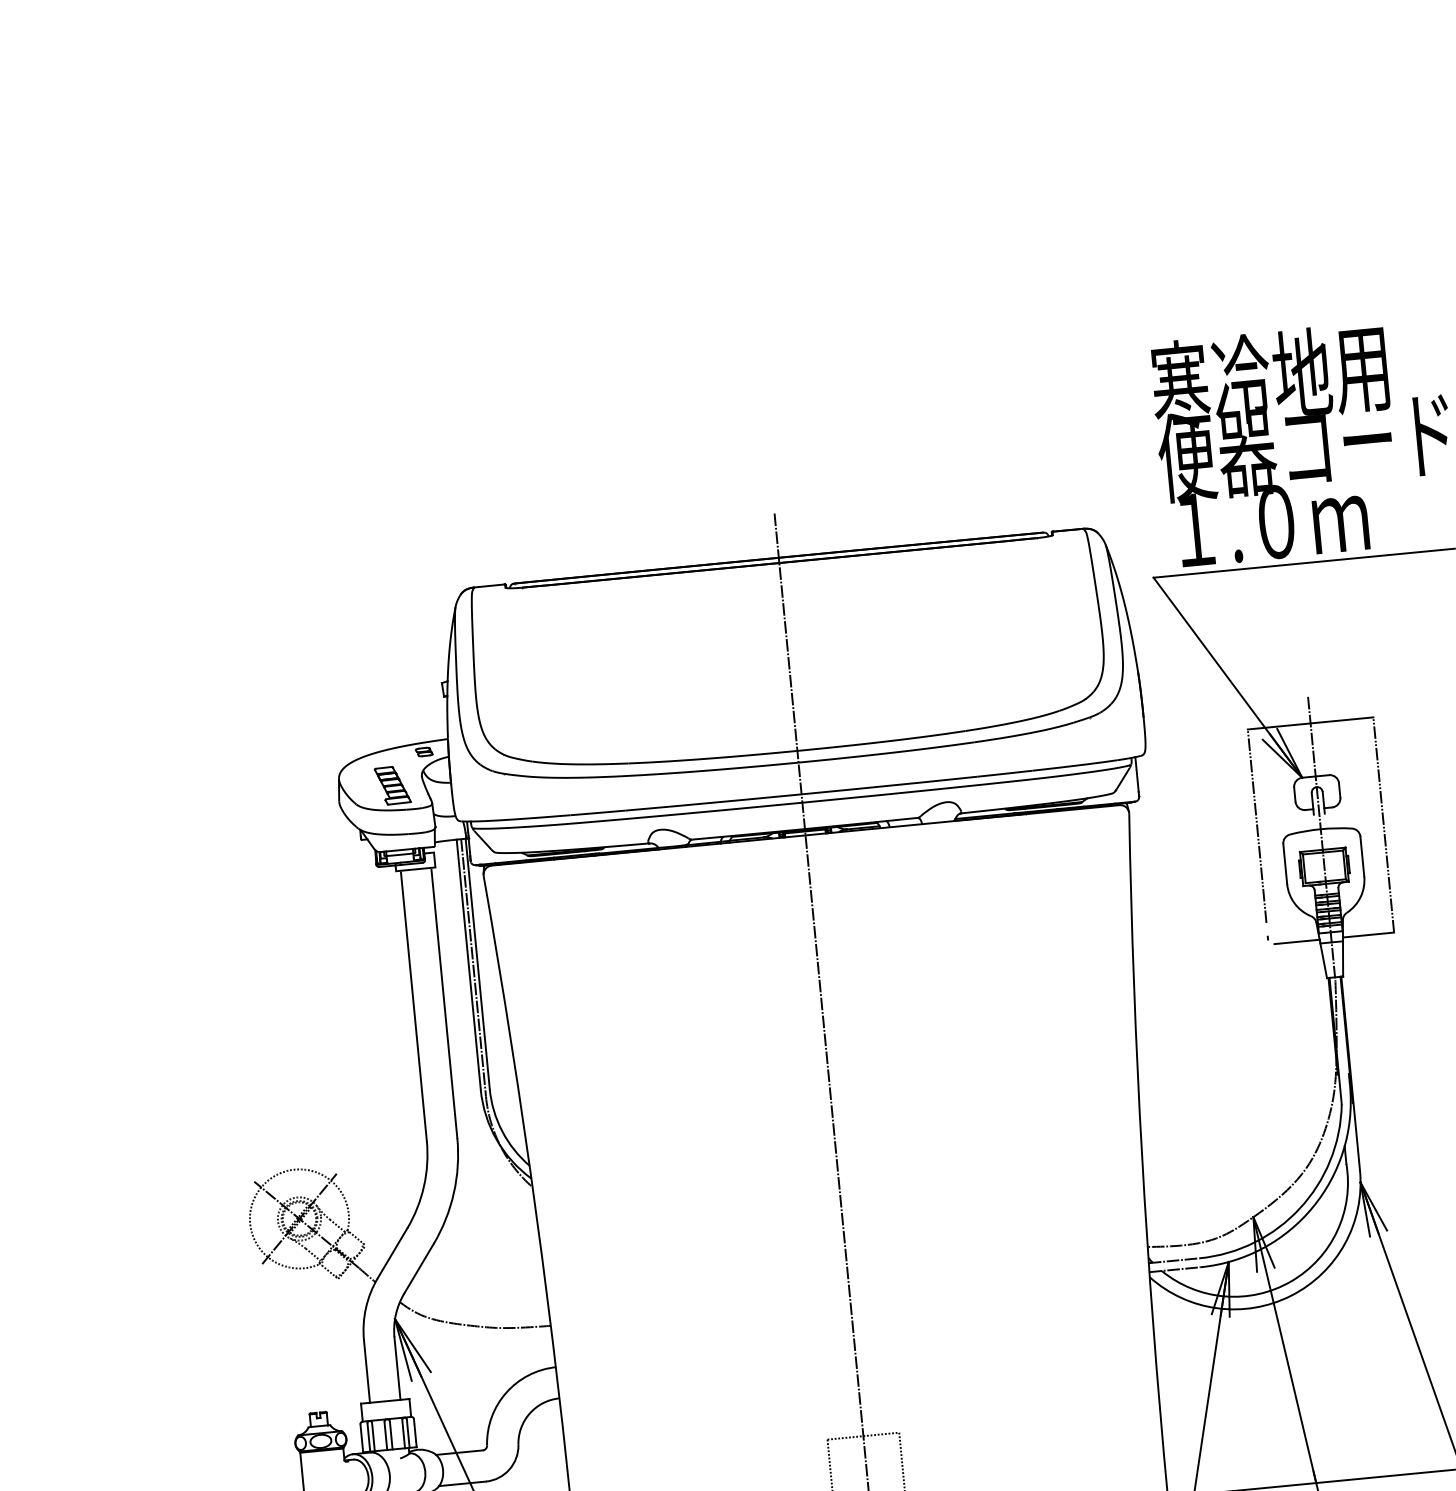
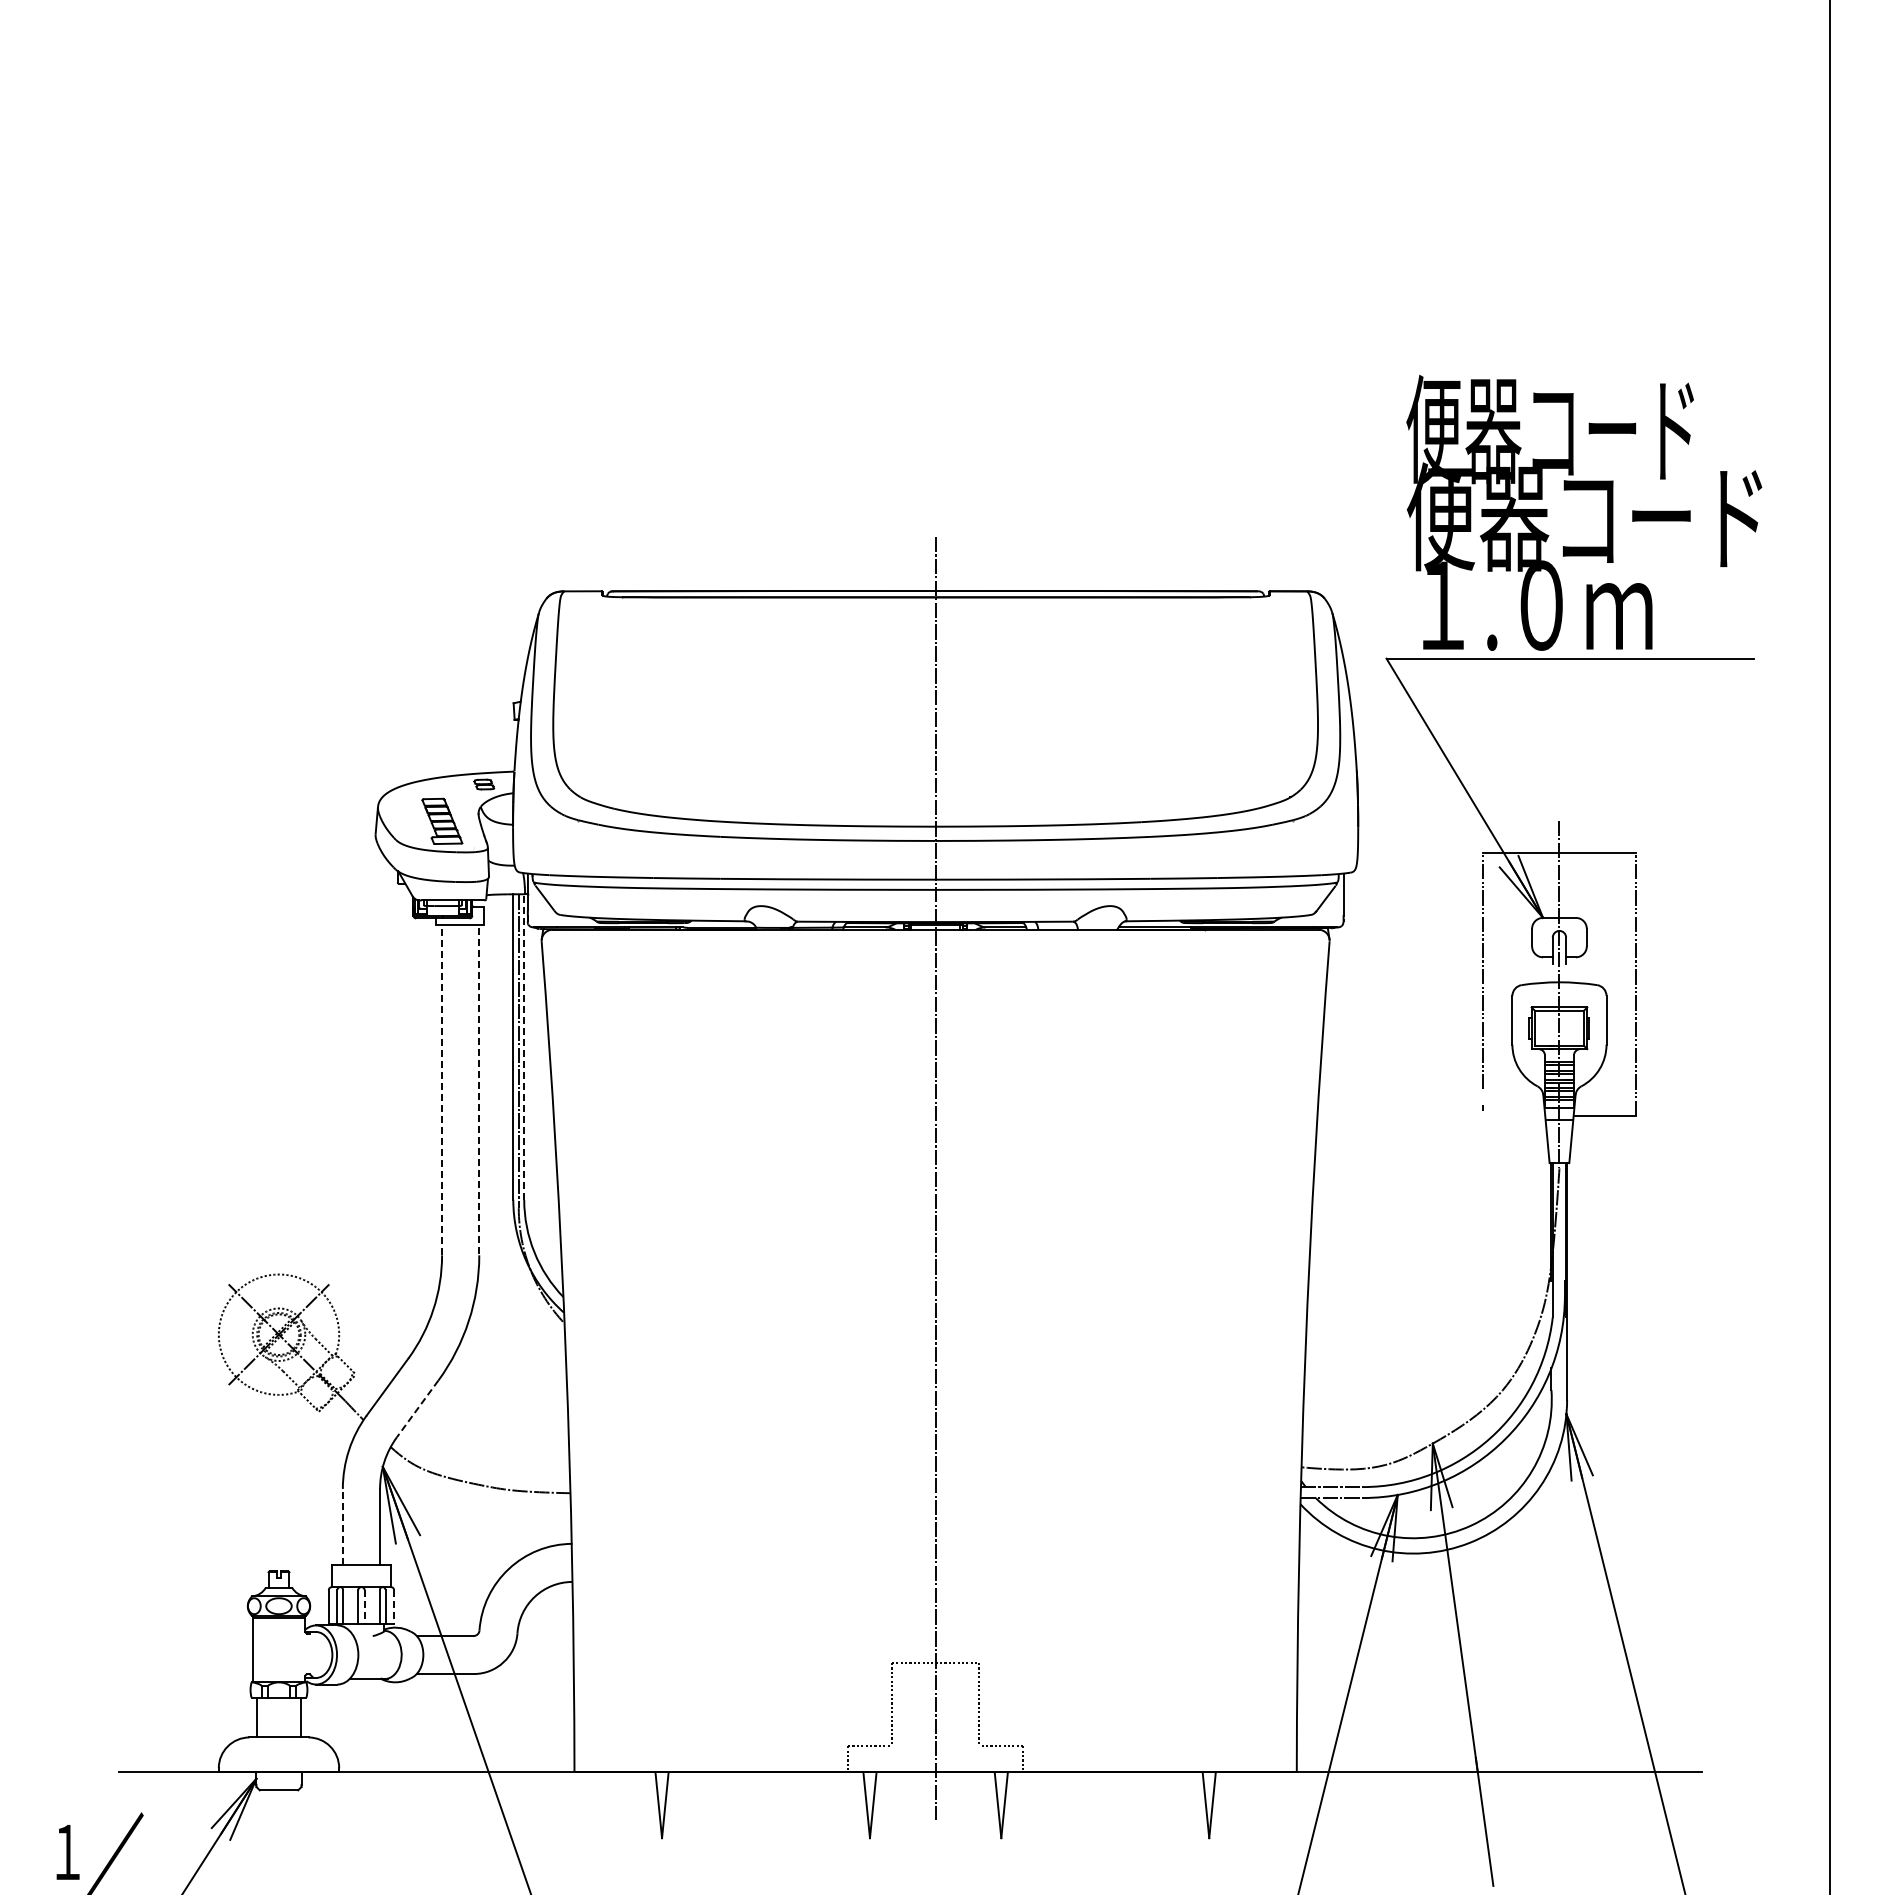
text: (1269, 377) -> (1549, 429), 寒冷地用 -> 便器コード
line: (1296, 941) -> (1517, 1115), removed
line: (477, 964) -> (524, 1047), solid -> dashed
line: (444, 1003) -> (479, 1091), solid -> dashed
line: (414, 1006) -> (442, 1091), solid -> dashed
line: (418, 1269) -> (417, 1409), solid -> dashed
line: (366, 1371) -> (342, 1526), solid -> dashed
line: (415, 1433) -> (394, 1607), solid -> dashed
line: (391, 1435) -> (364, 1607), solid -> dashed

